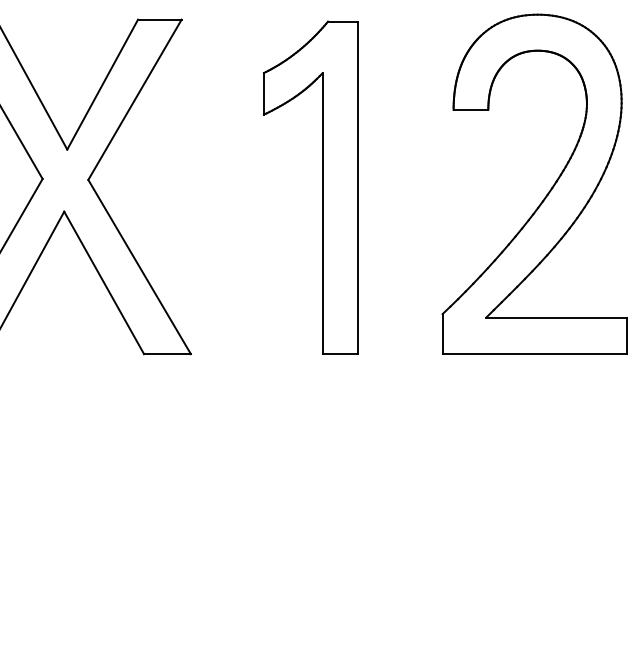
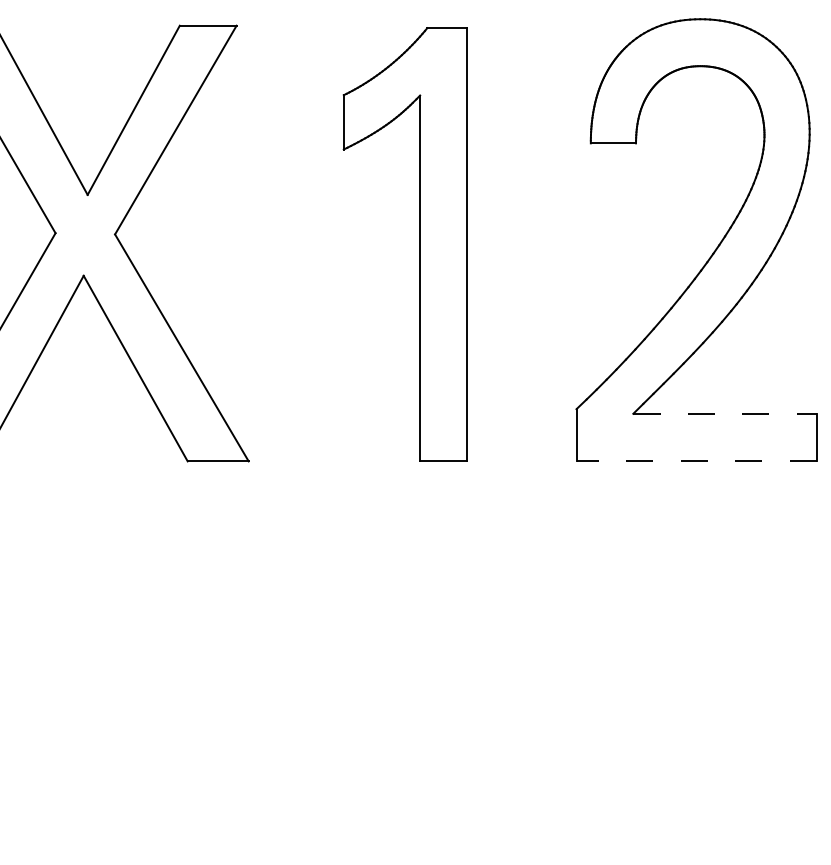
line: (557, 317) -> (725, 413), solid -> dashed
line: (534, 354) -> (696, 461), solid -> dashed

